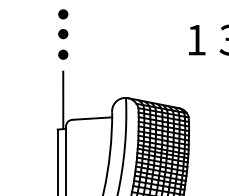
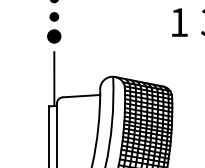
part: (63, 54) -> (54, 36), size x1.6

